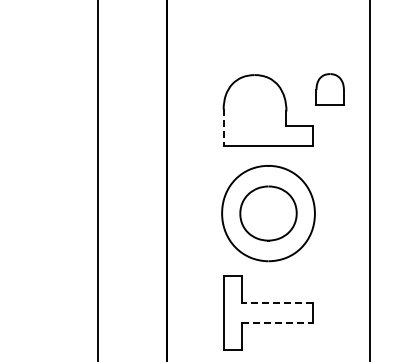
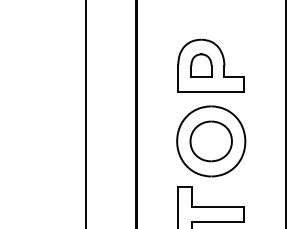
part: (329, 89) -> (200, 65), moved
line: (223, 128) -> (178, 78), dashed -> solid
line: (277, 303) -> (217, 207), dashed -> solid
line: (277, 323) -> (217, 222), dashed -> solid

